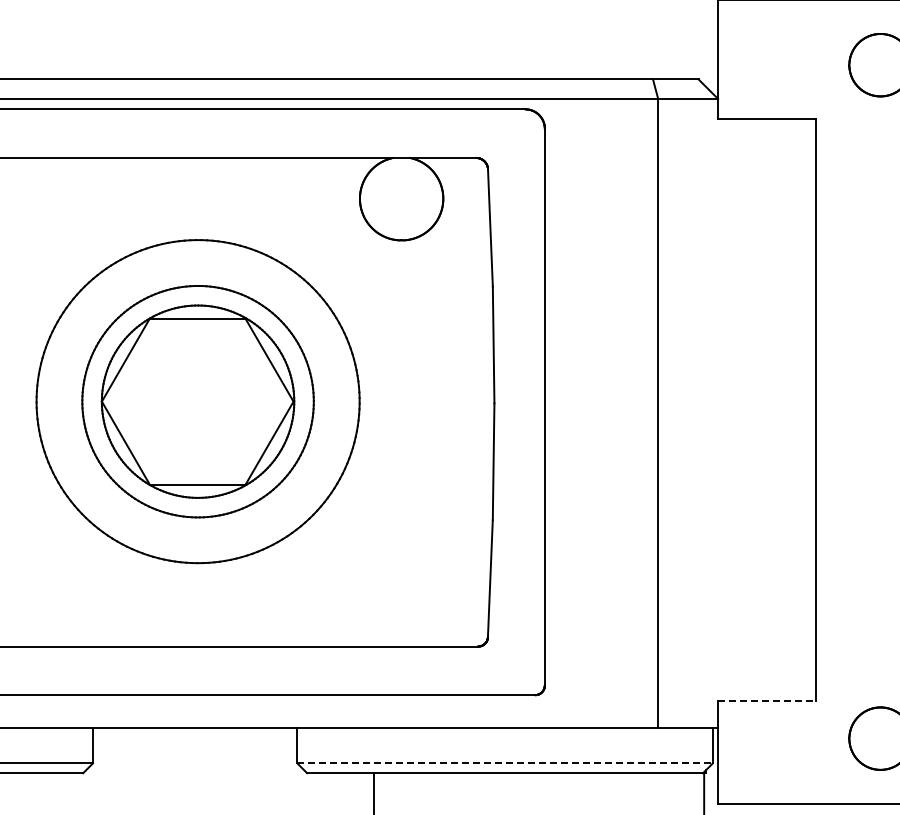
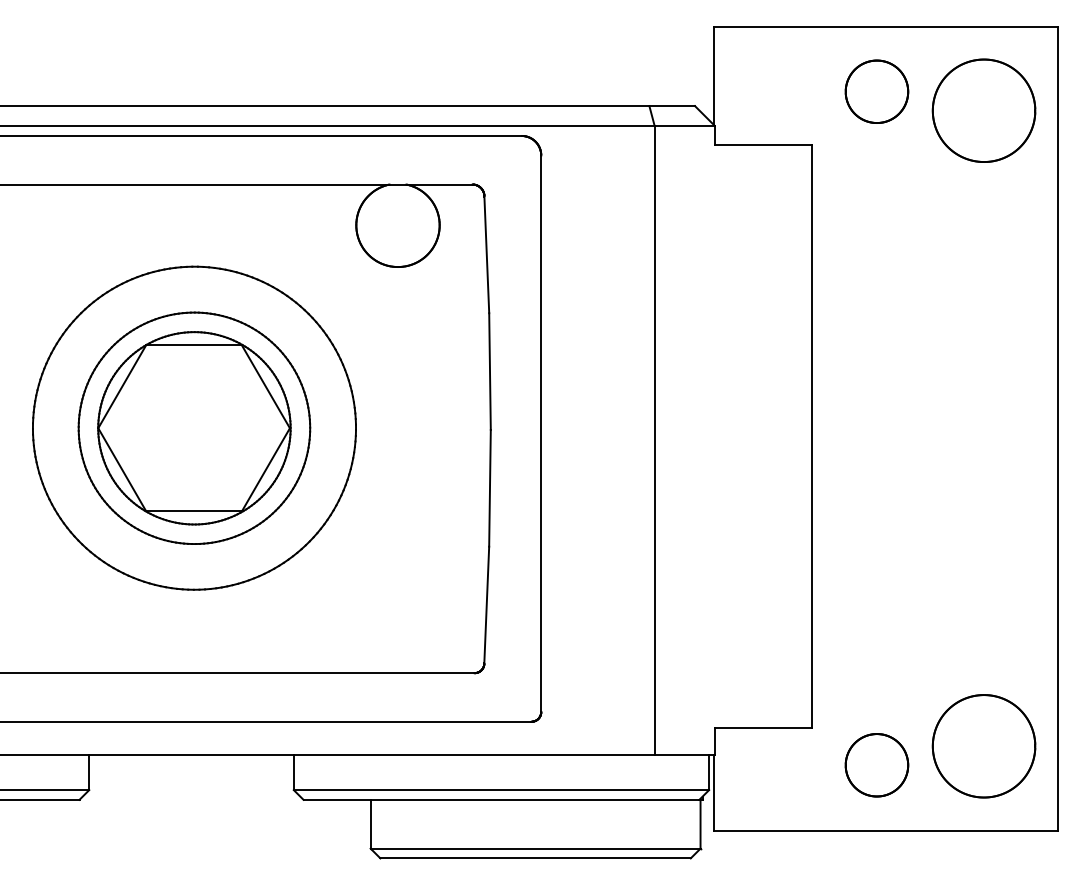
line: (767, 700) -> (763, 727), dashed -> solid
line: (505, 763) -> (501, 790), dashed -> solid

